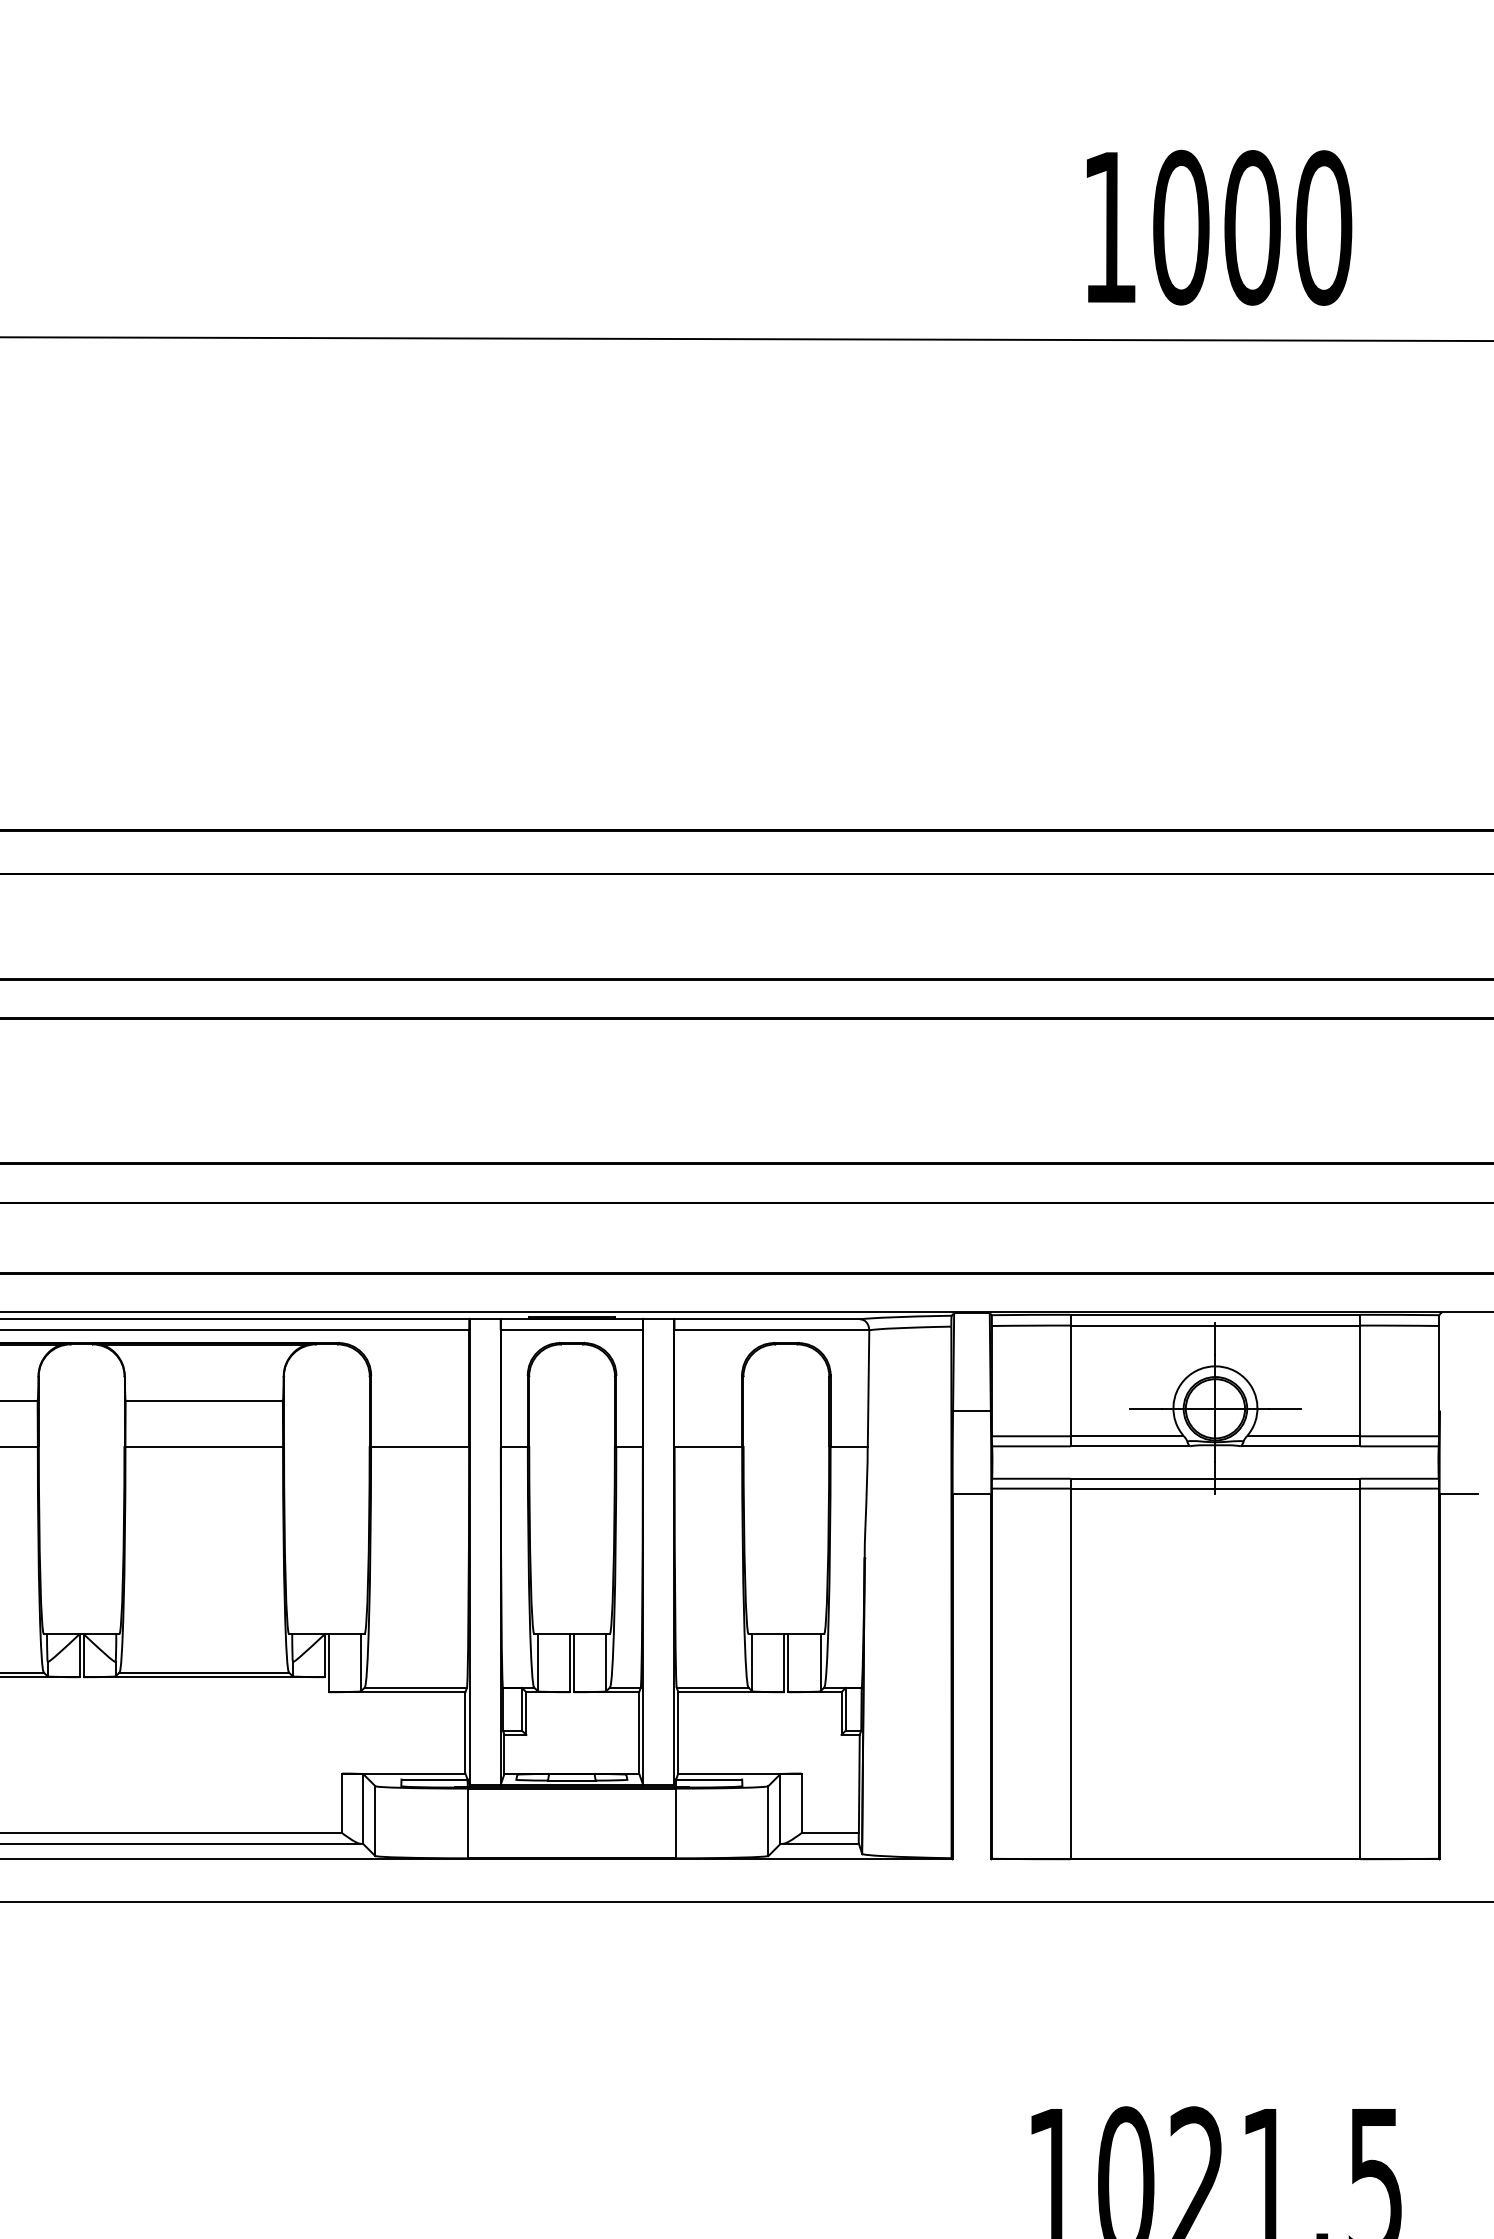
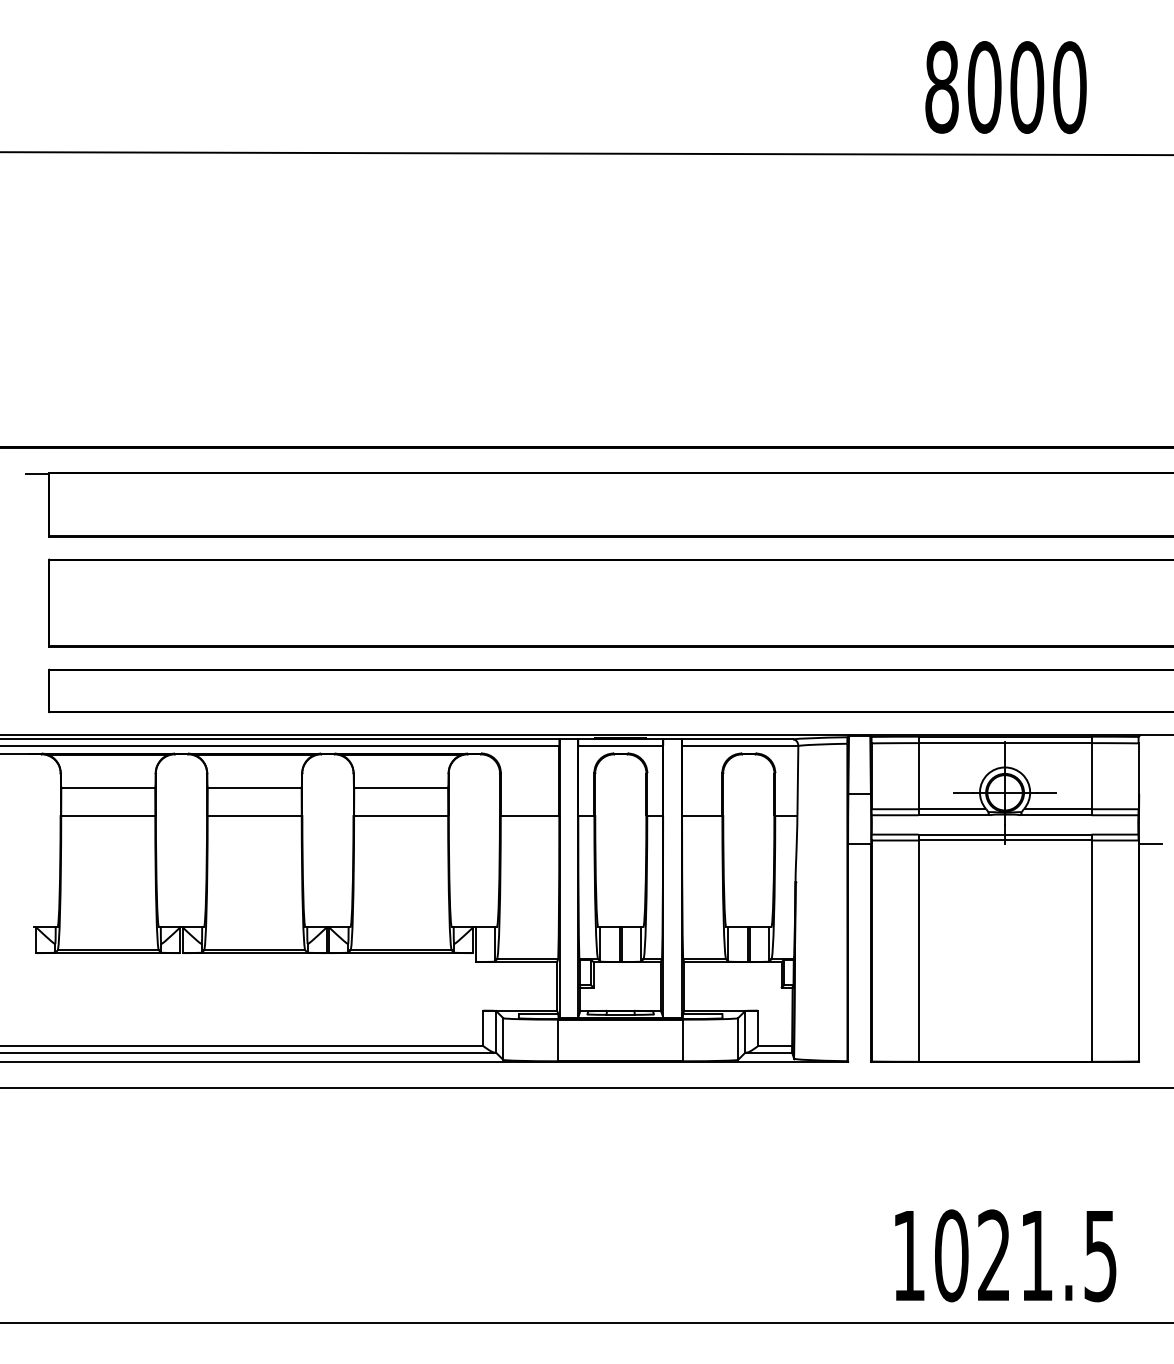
text: (1109, 226) -> (941, 86), 1000 -> 8000

